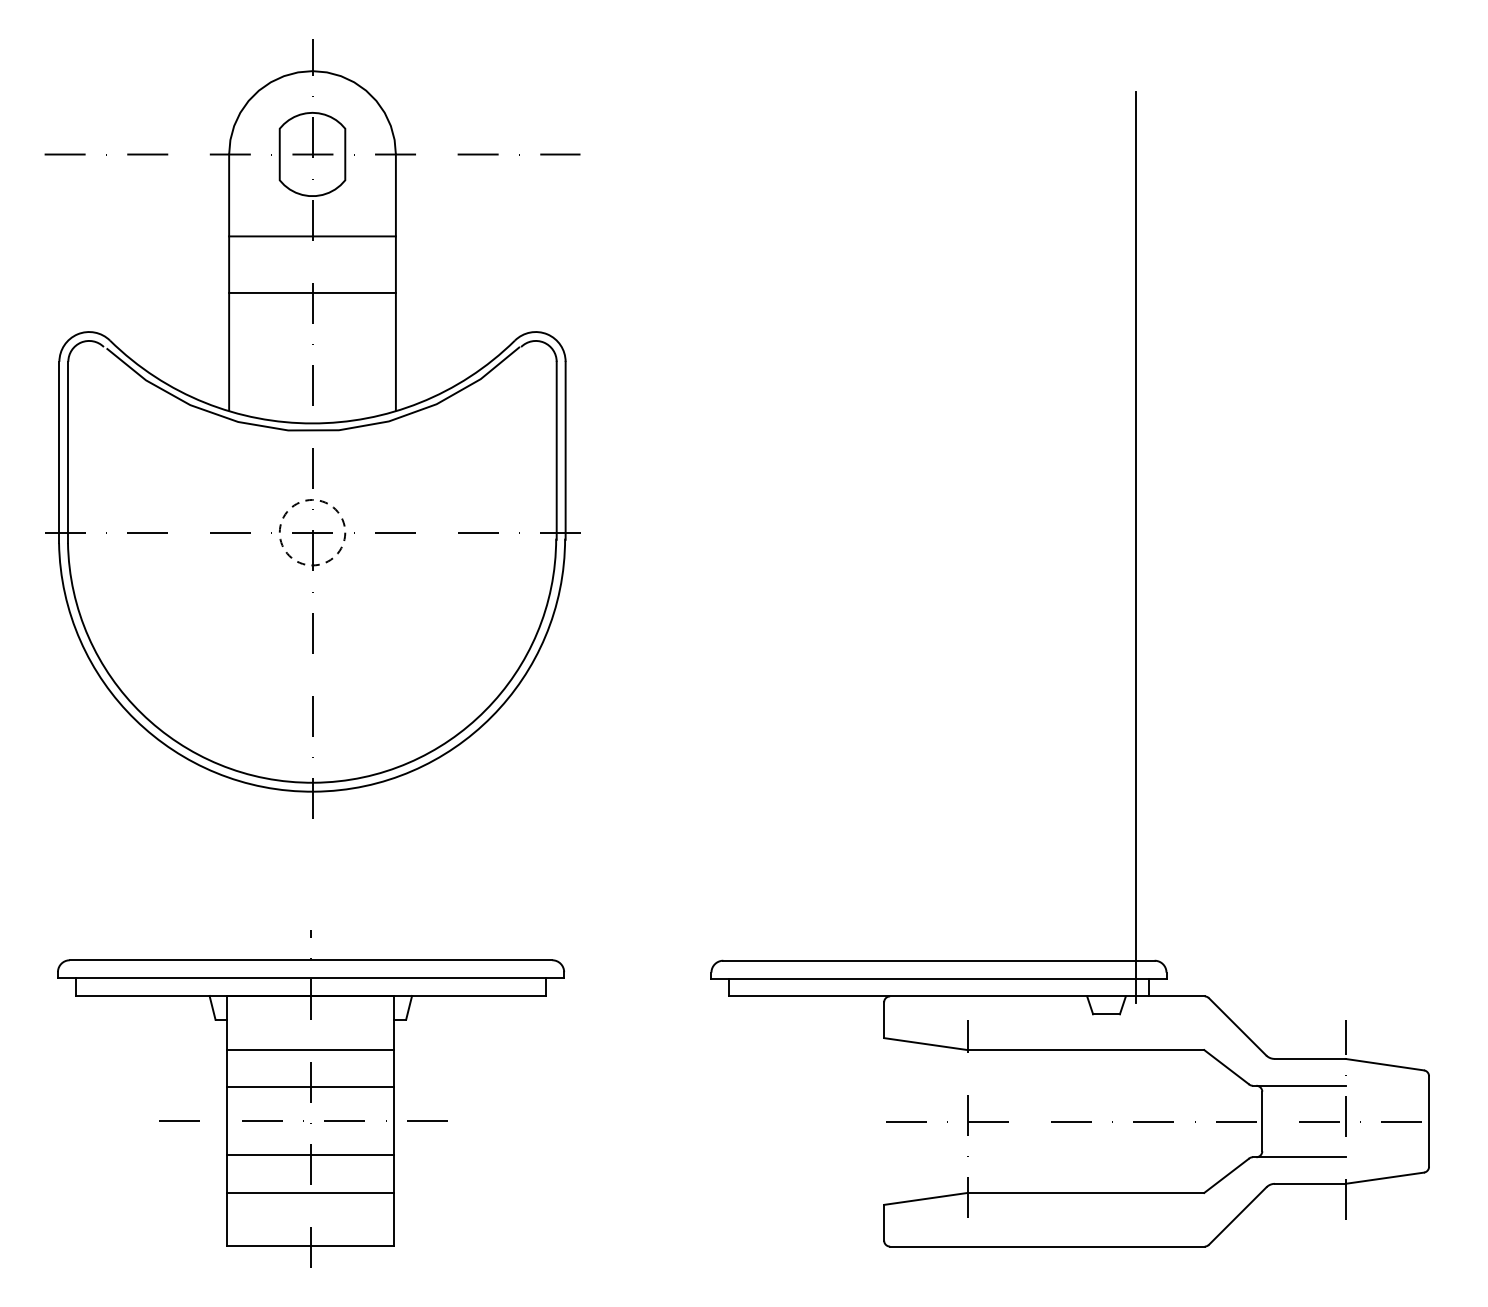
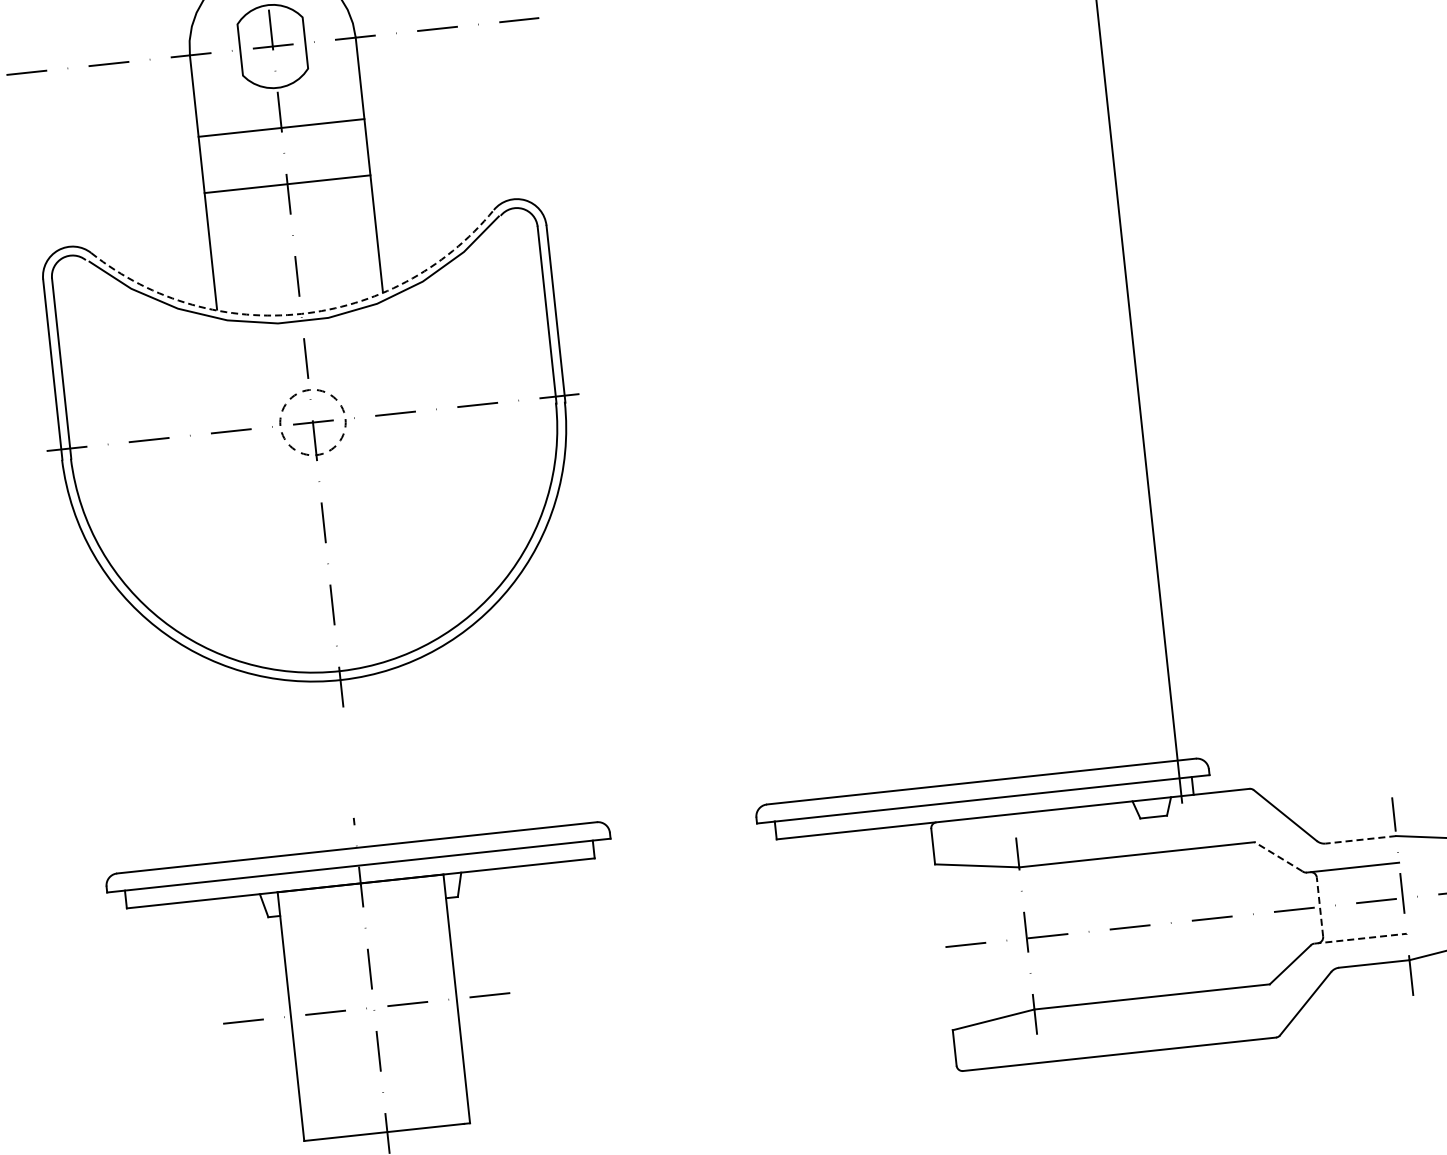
arc: (312, 423) -> (301, 313), solid -> dashed
line: (310, 1049) -> (365, 936), removed
line: (1310, 1058) -> (1361, 839), solid -> dashed
line: (1226, 1067) -> (1278, 857), solid -> dashed
line: (310, 1086) -> (369, 973), removed
line: (1262, 1121) -> (1320, 907), solid -> dashed
line: (310, 1155) -> (377, 1042), removed
line: (1299, 1157) -> (1360, 938), solid -> dashed
line: (310, 1192) -> (381, 1078), removed

